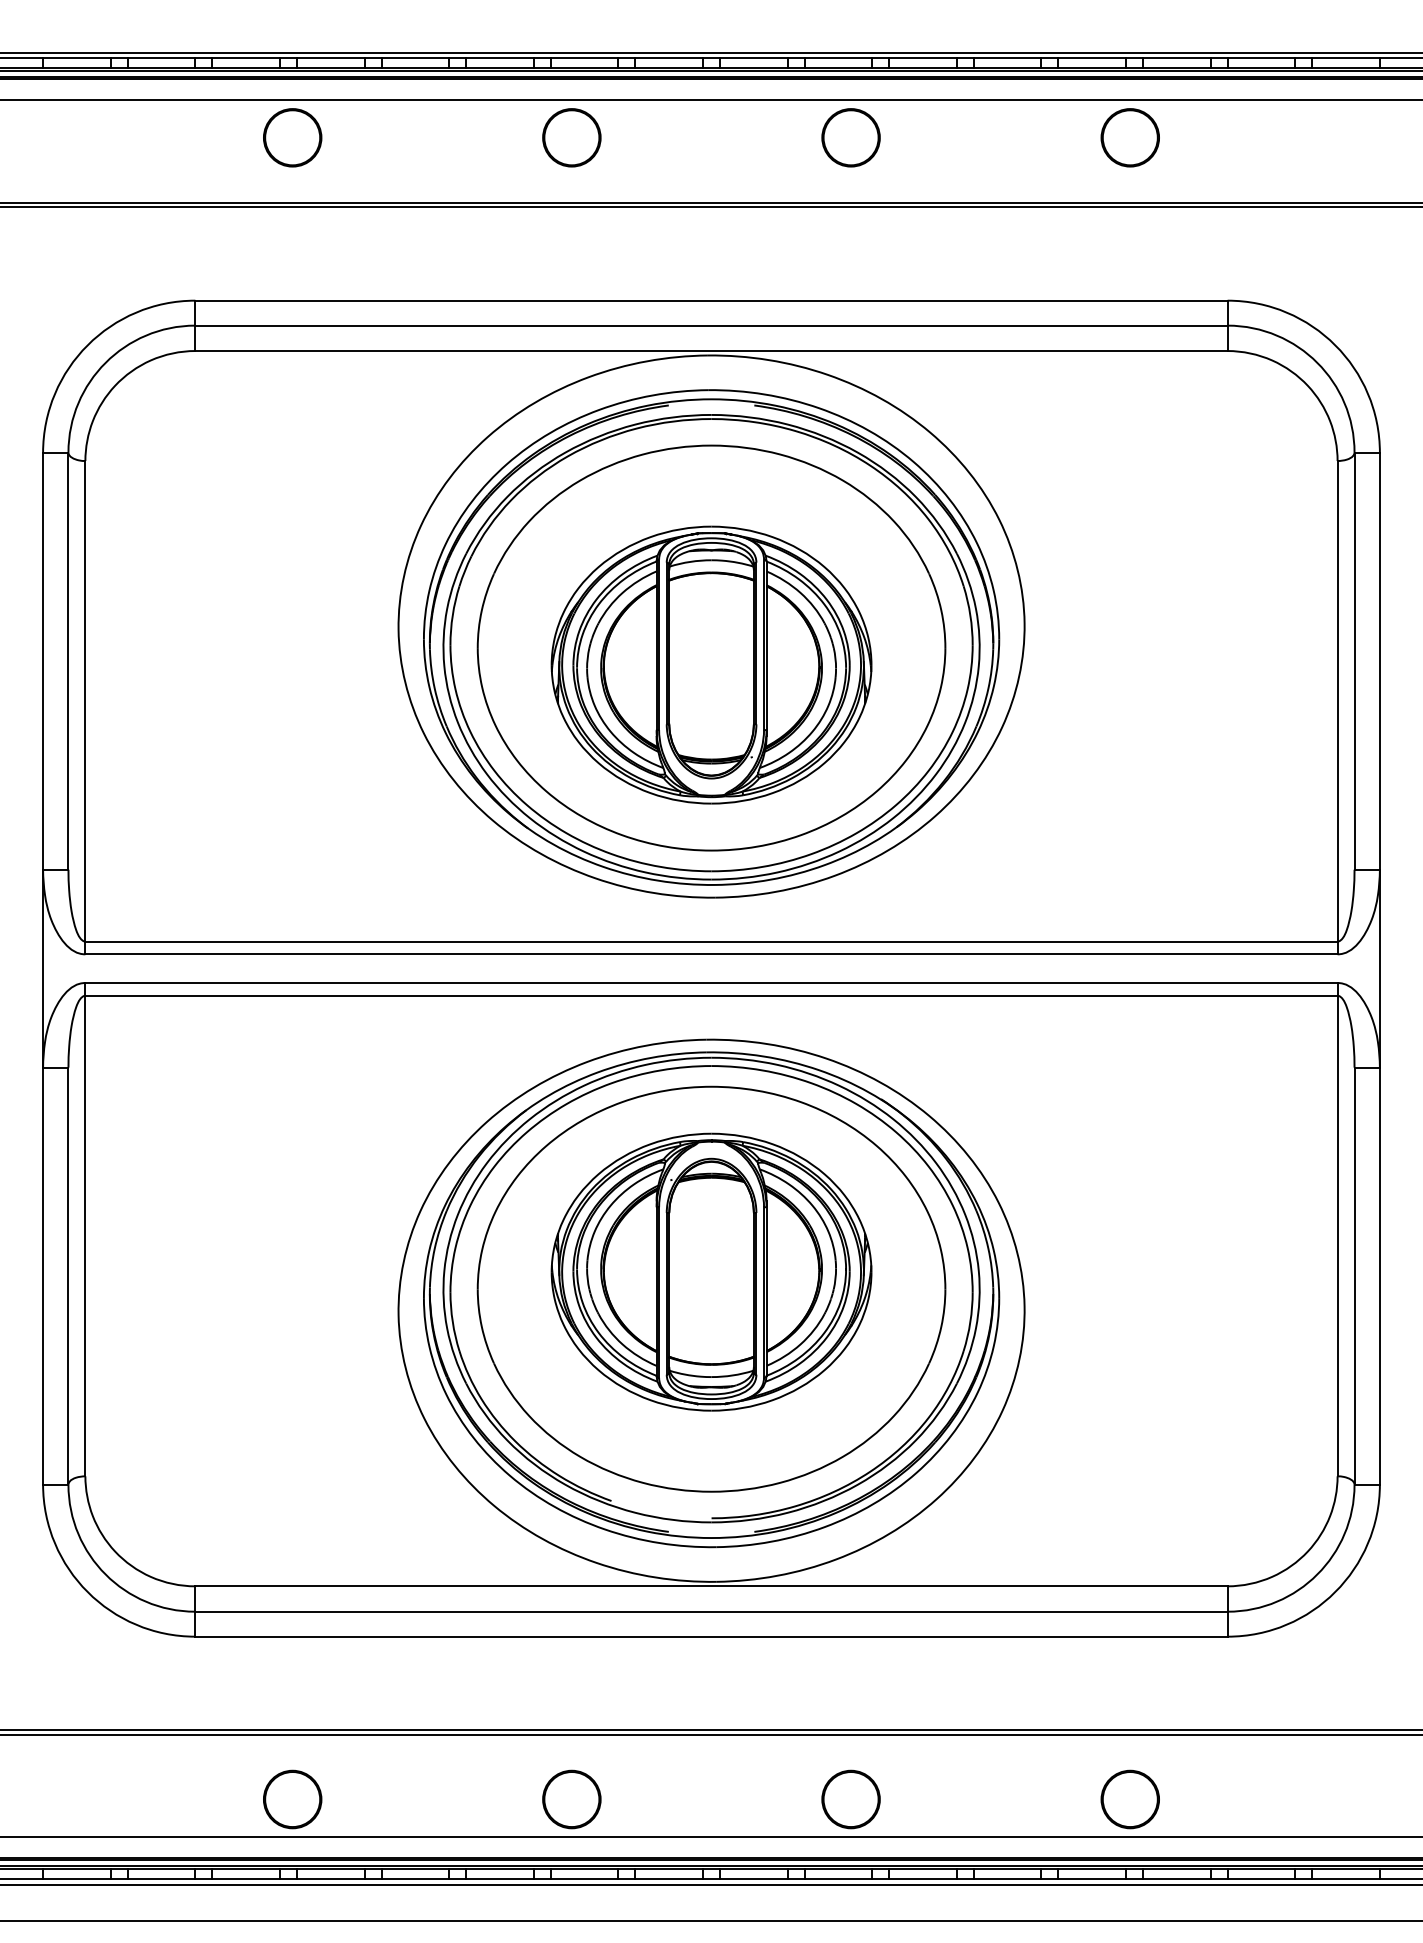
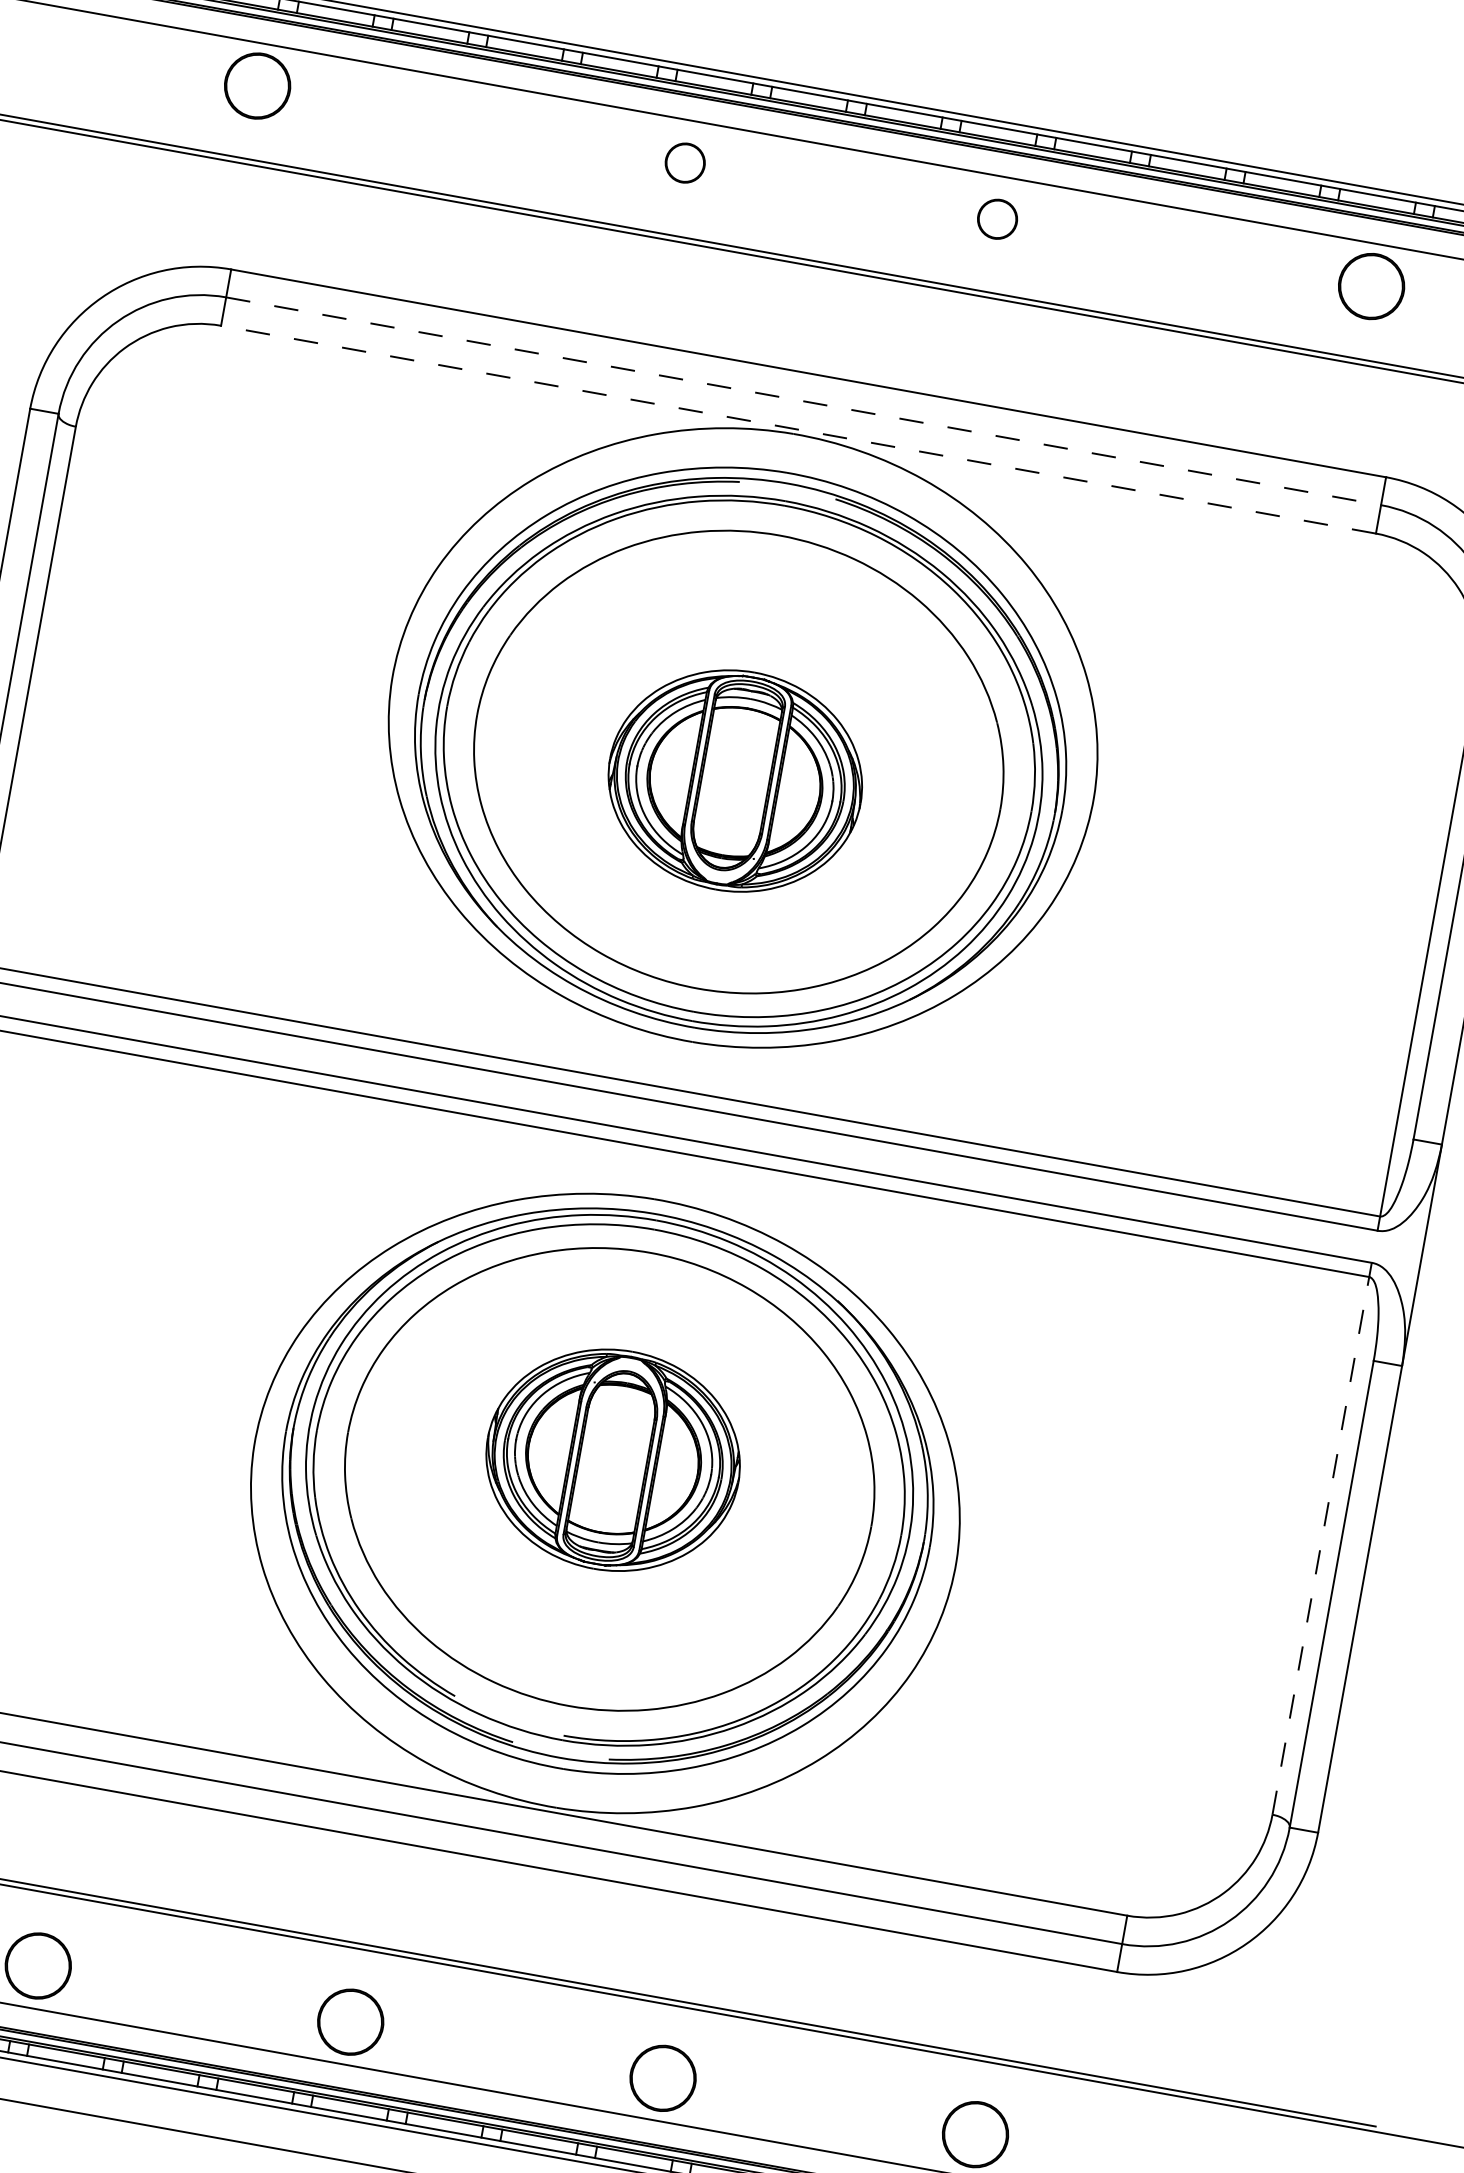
circle: (292, 137) -> (257, 85), moved
circle: (571, 137) -> (684, 162), size x0.6
circle: (850, 137) -> (997, 218), size x0.6
part: (1129, 137) -> (1370, 286), moved
line: (712, 325) -> (804, 401), solid -> dashed
line: (711, 351) -> (798, 430), solid -> dashed
part: (711, 664) -> (735, 780), size x0.7
line: (1337, 1229) -> (1322, 1538), solid -> dashed
part: (711, 1271) -> (613, 1459), size x0.7

